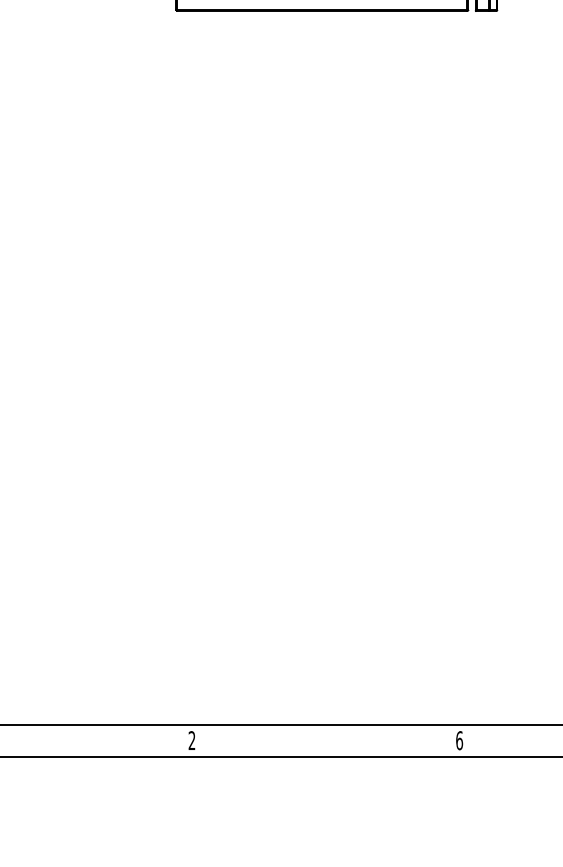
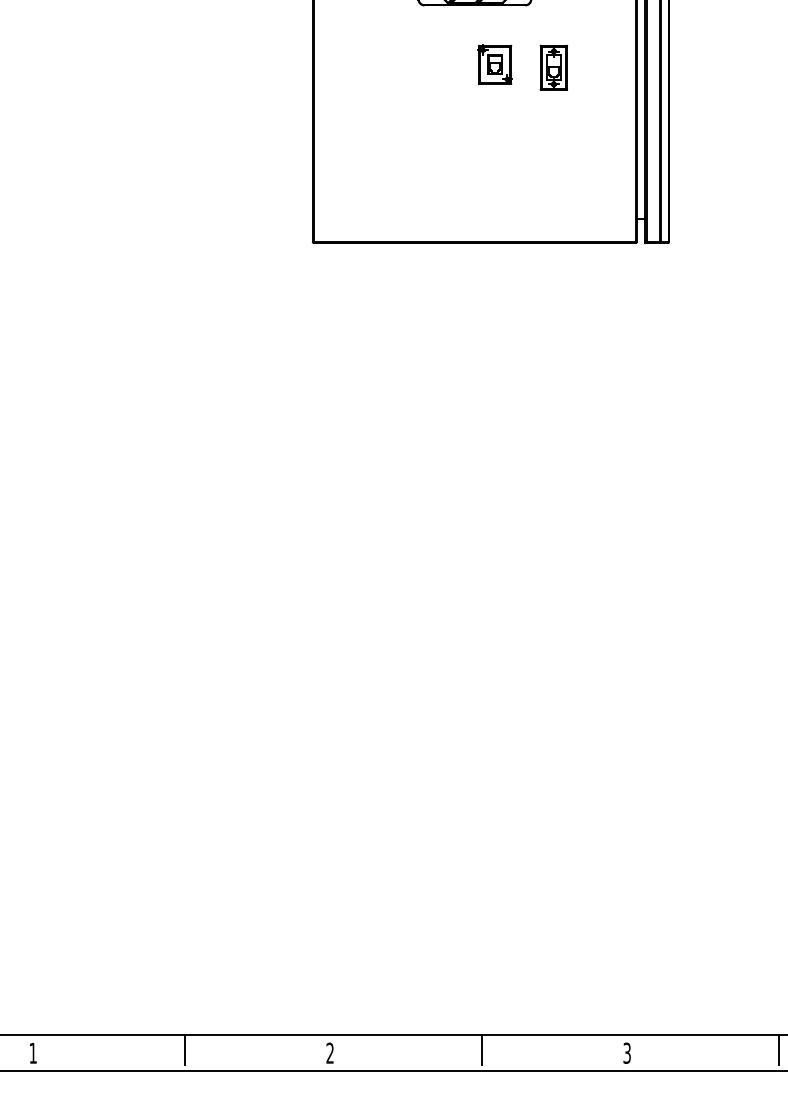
line: (60, 737) -> (184, 1049), added
line: (328, 737) -> (481, 1049), added
text: (459, 739) -> (627, 1052), 6 -> 3

